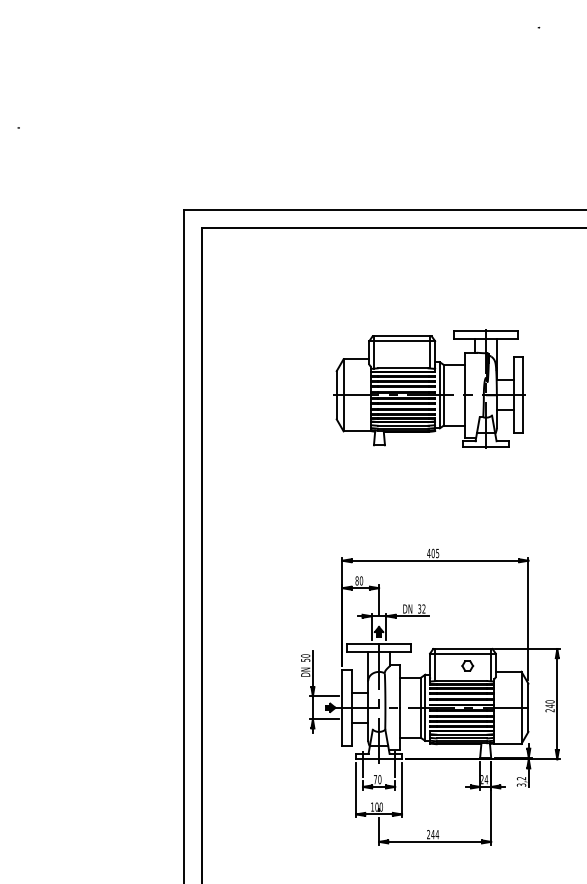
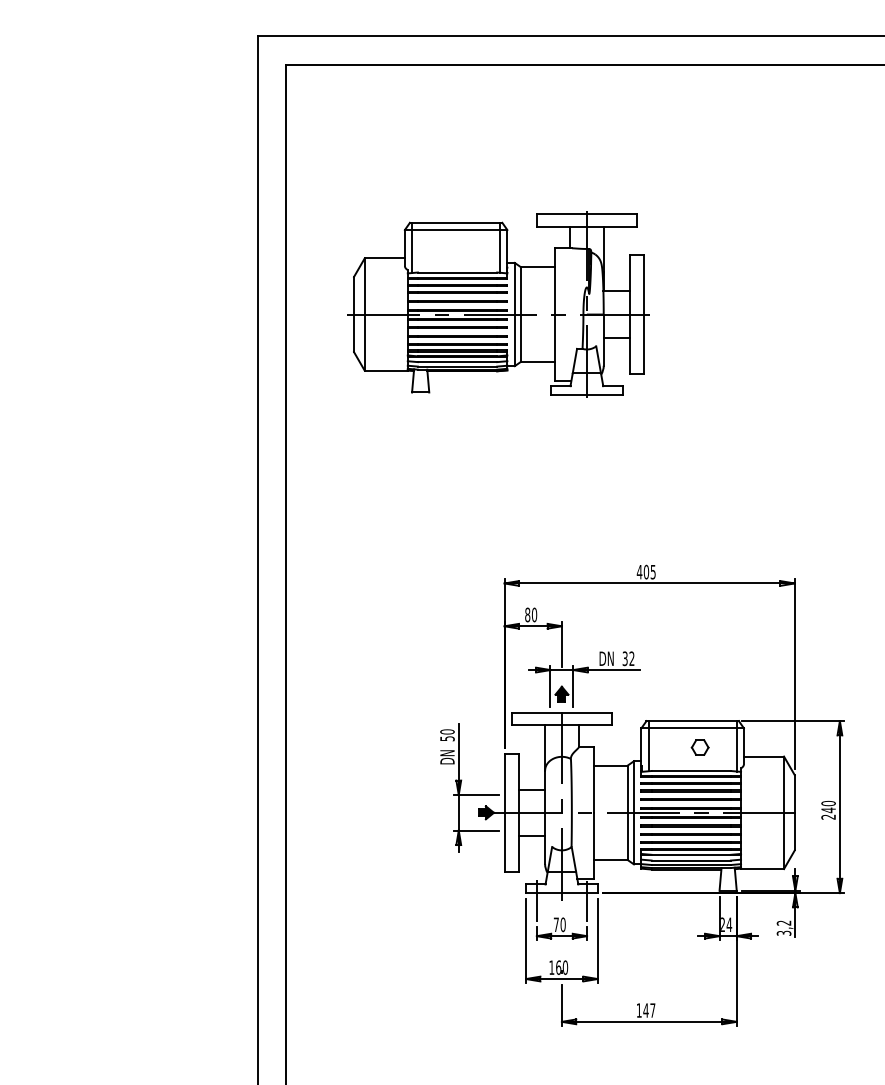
part: (429, 388) -> (498, 303), moved
text: (376, 806) -> (557, 966), 100 -> 160
text: (433, 834) -> (646, 1010), 244 -> 147

